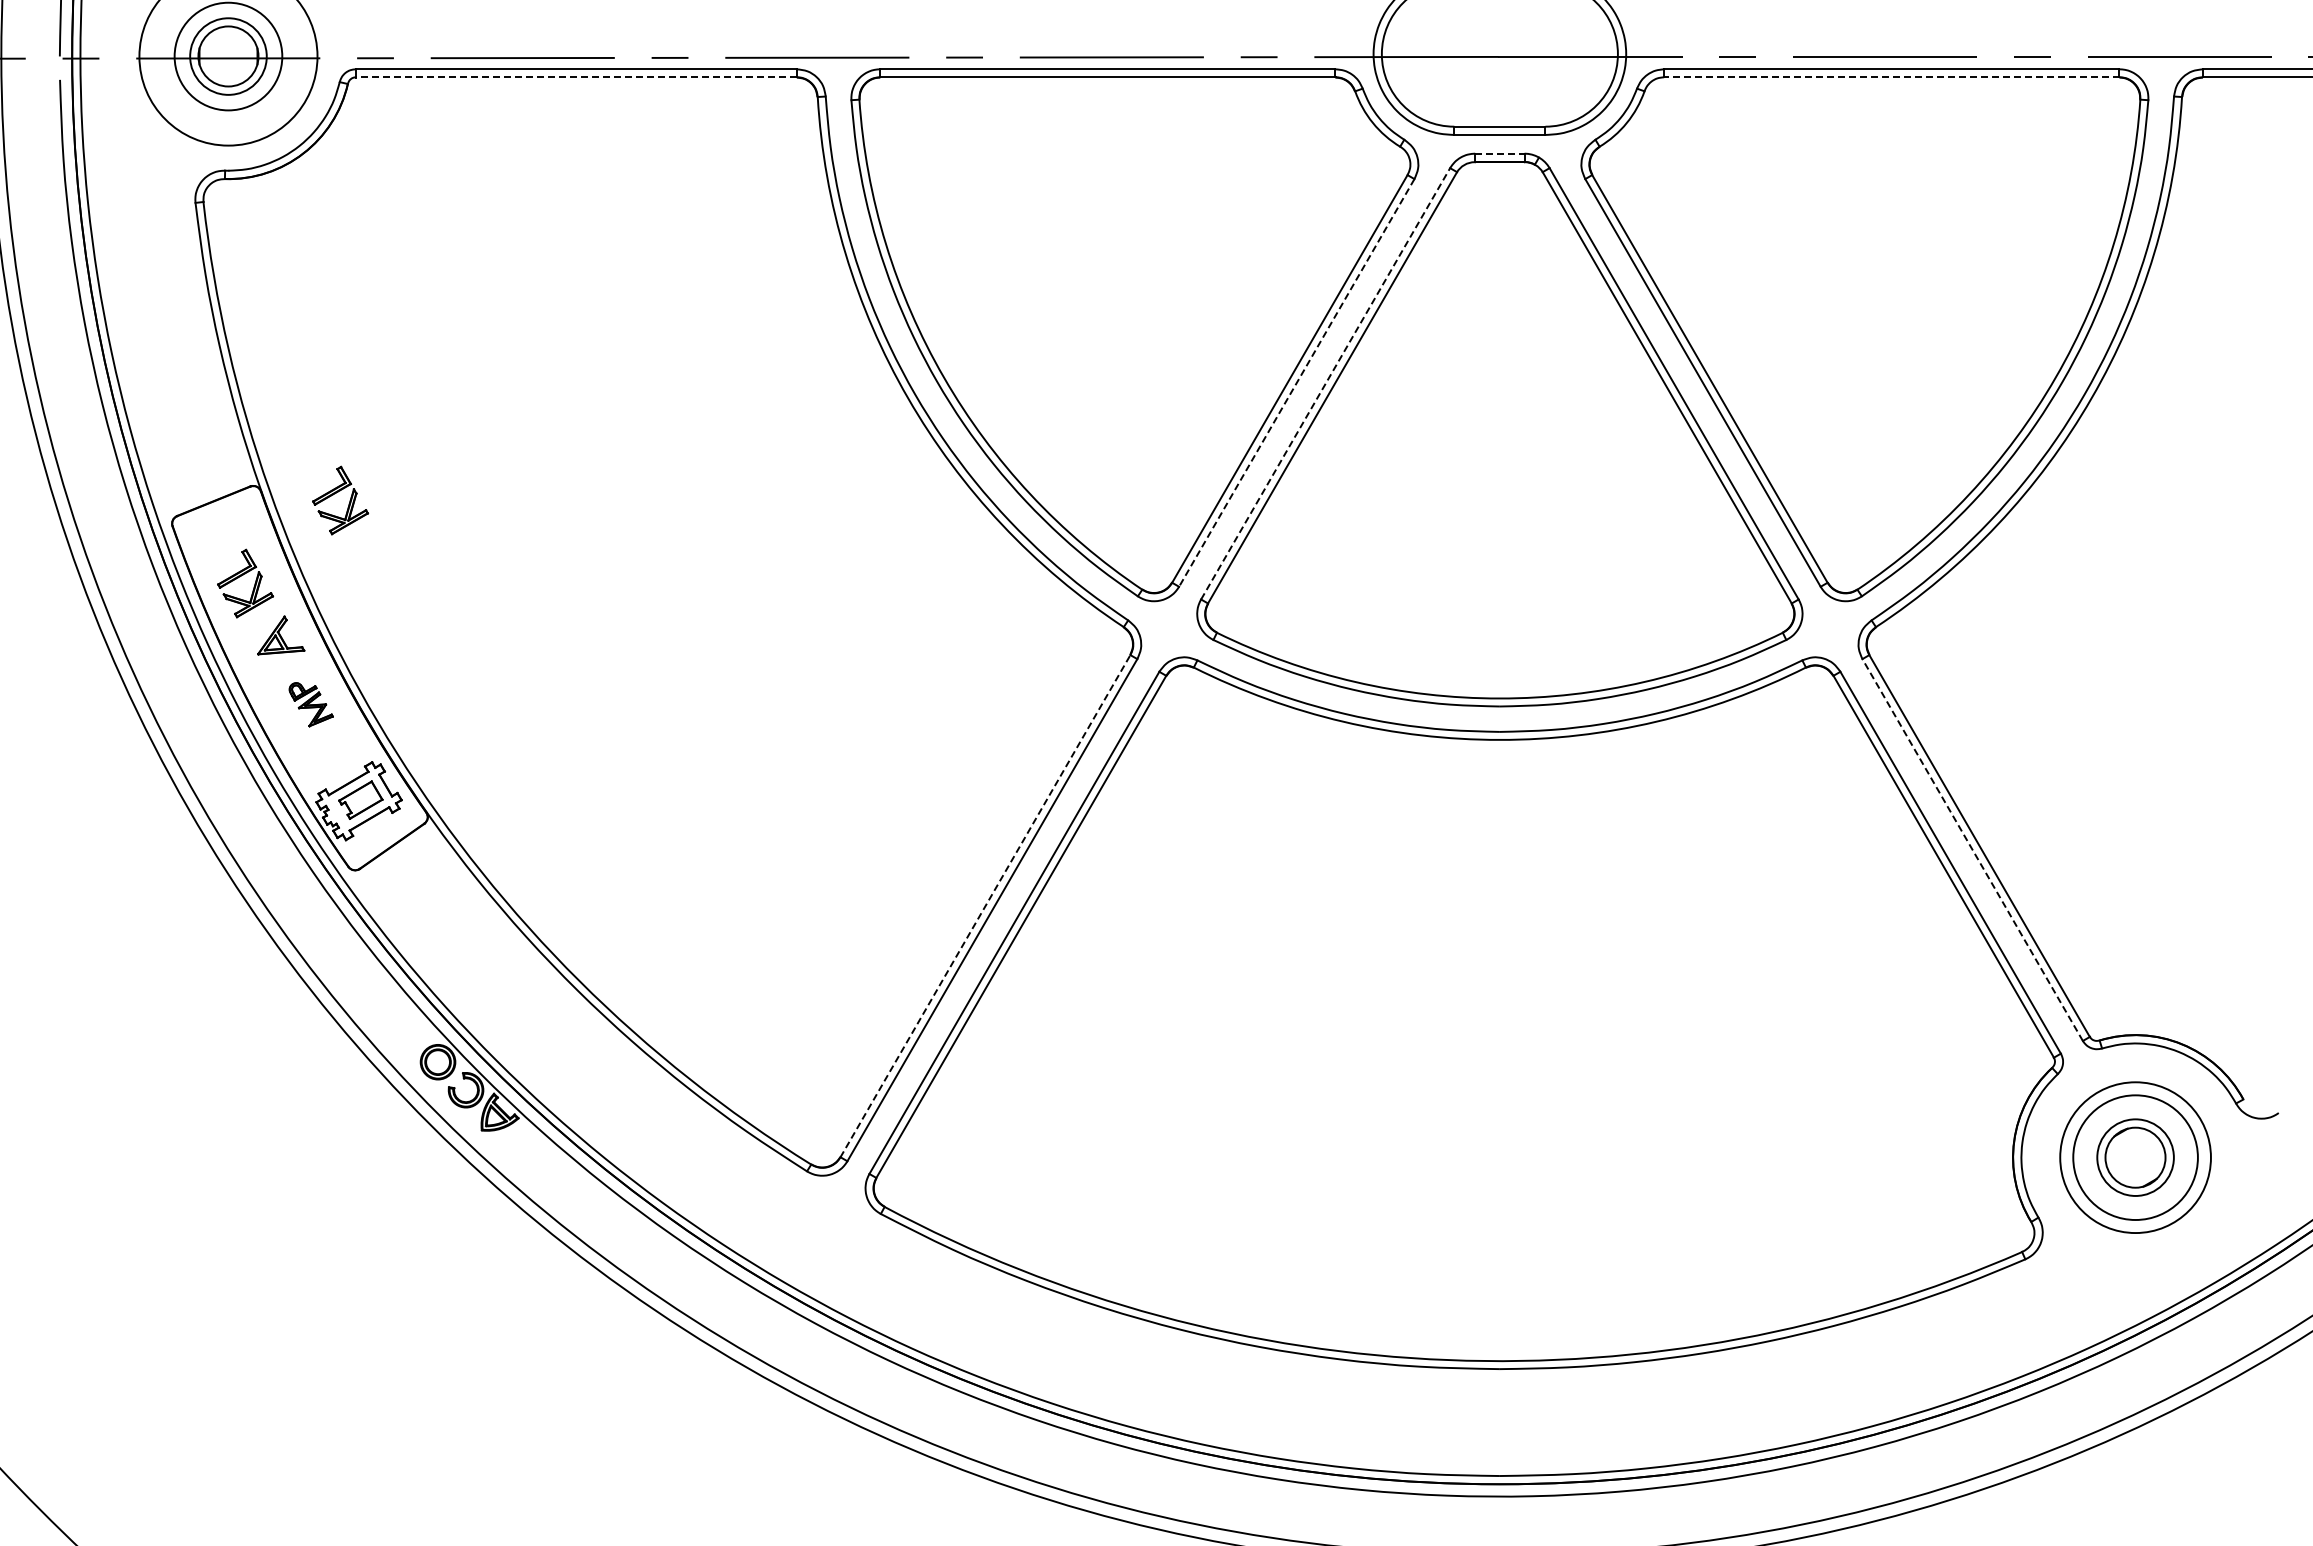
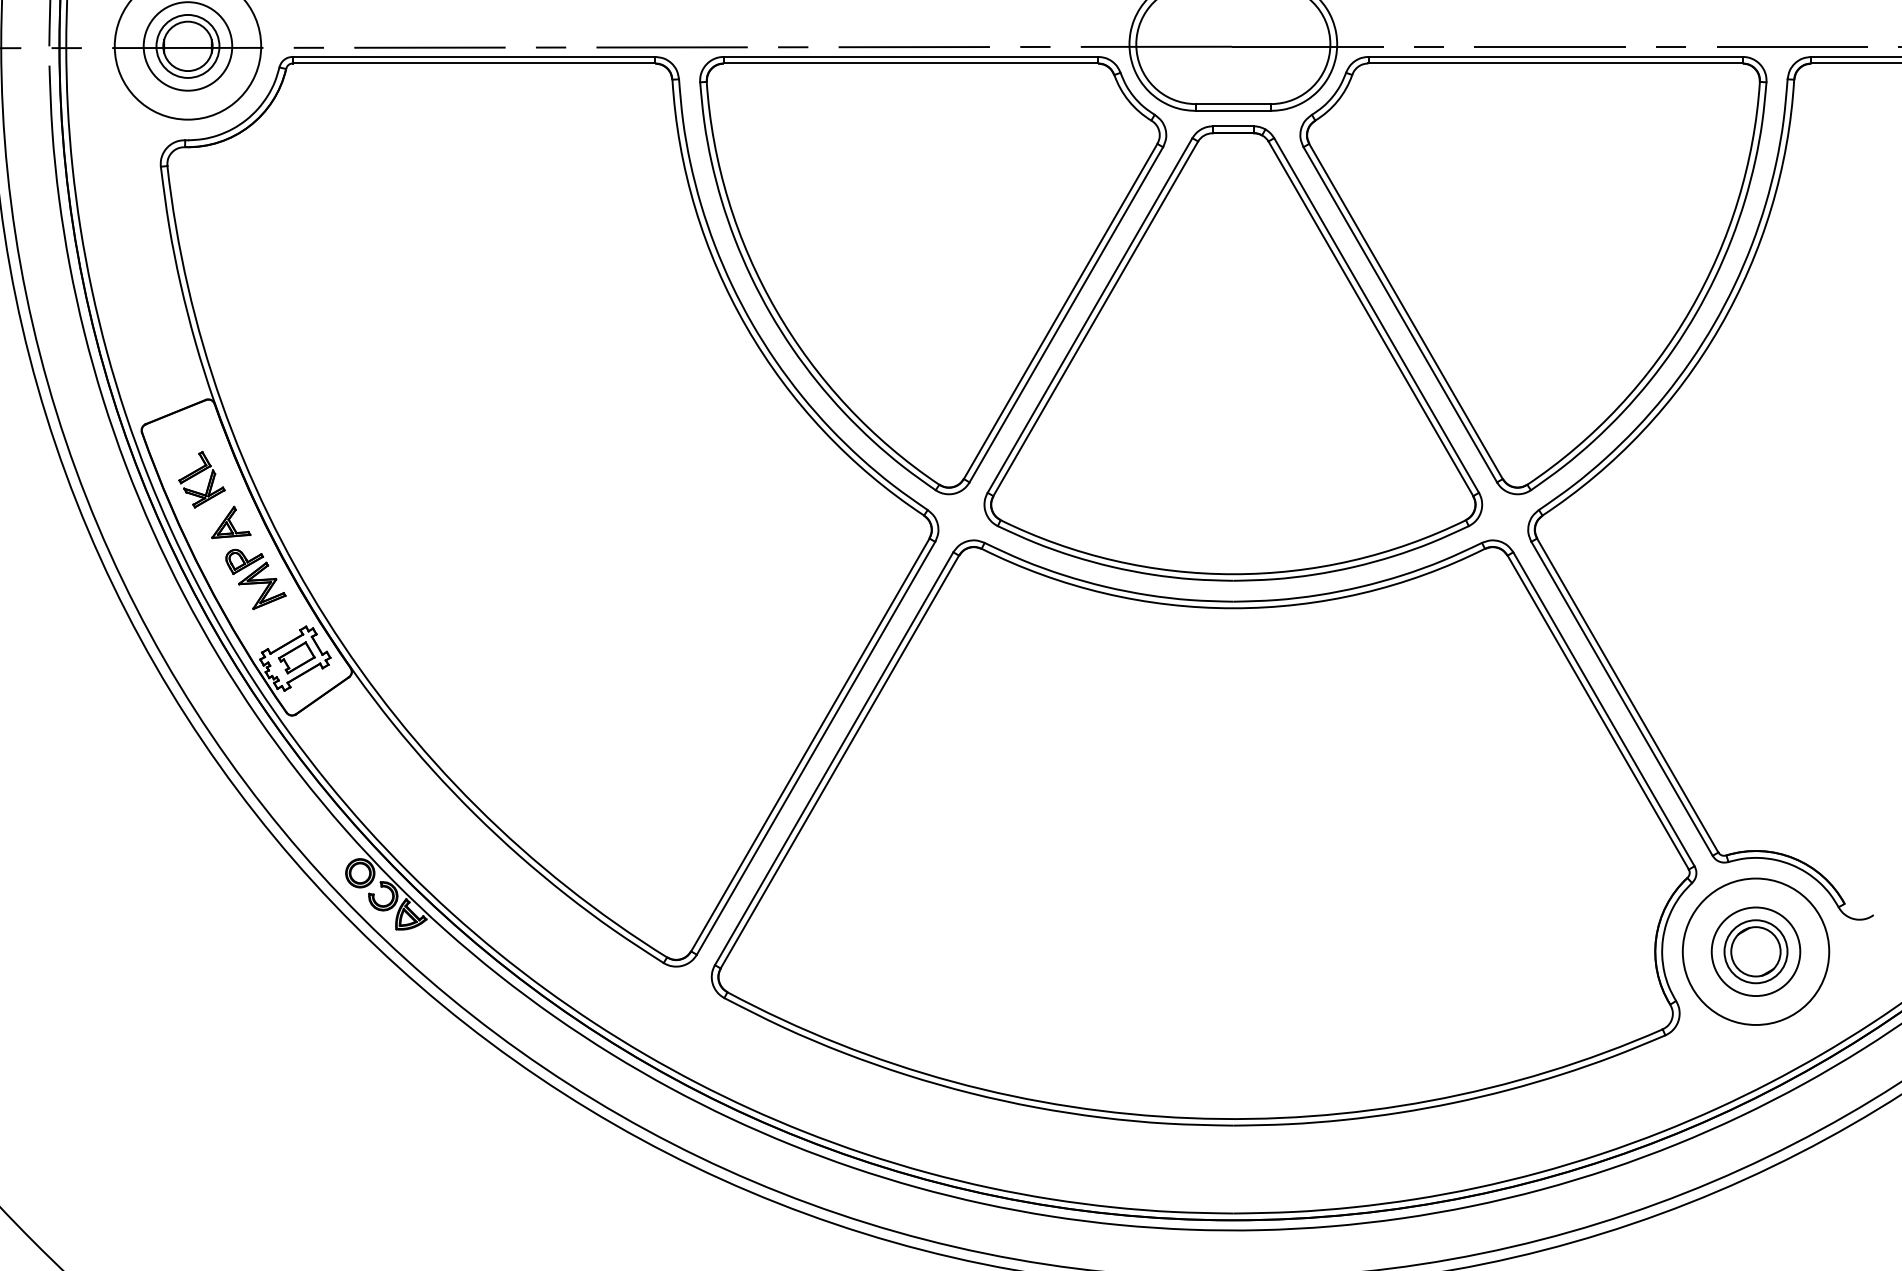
line: (576, 77) -> (474, 63), dashed -> solid
line: (1891, 77) -> (1555, 63), dashed -> solid
line: (1499, 153) -> (1233, 126), dashed -> solid
line: (1296, 383) -> (1066, 315), dashed -> solid
line: (1325, 383) -> (1089, 315), dashed -> solid
part: (336, 493) -> (276, 405), removed
part: (311, 704) -> (256, 579), size x1.67
line: (1972, 849) -> (1621, 698), dashed -> solid
line: (985, 905) -> (810, 744), dashed -> solid
circle: (2135, 1157) -> (1755, 951), size x0.71
circle: (2135, 1157) -> (1755, 951), size x1.43

